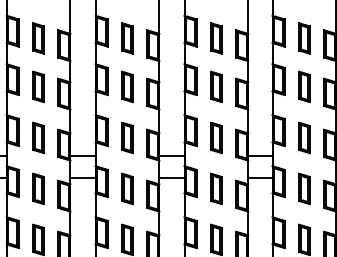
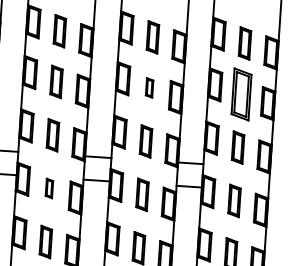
part: (216, 86) -> (149, 87), size x0.6
part: (304, 86) -> (241, 93), size x1.6
part: (127, 188) -> (49, 188), size x0.6

